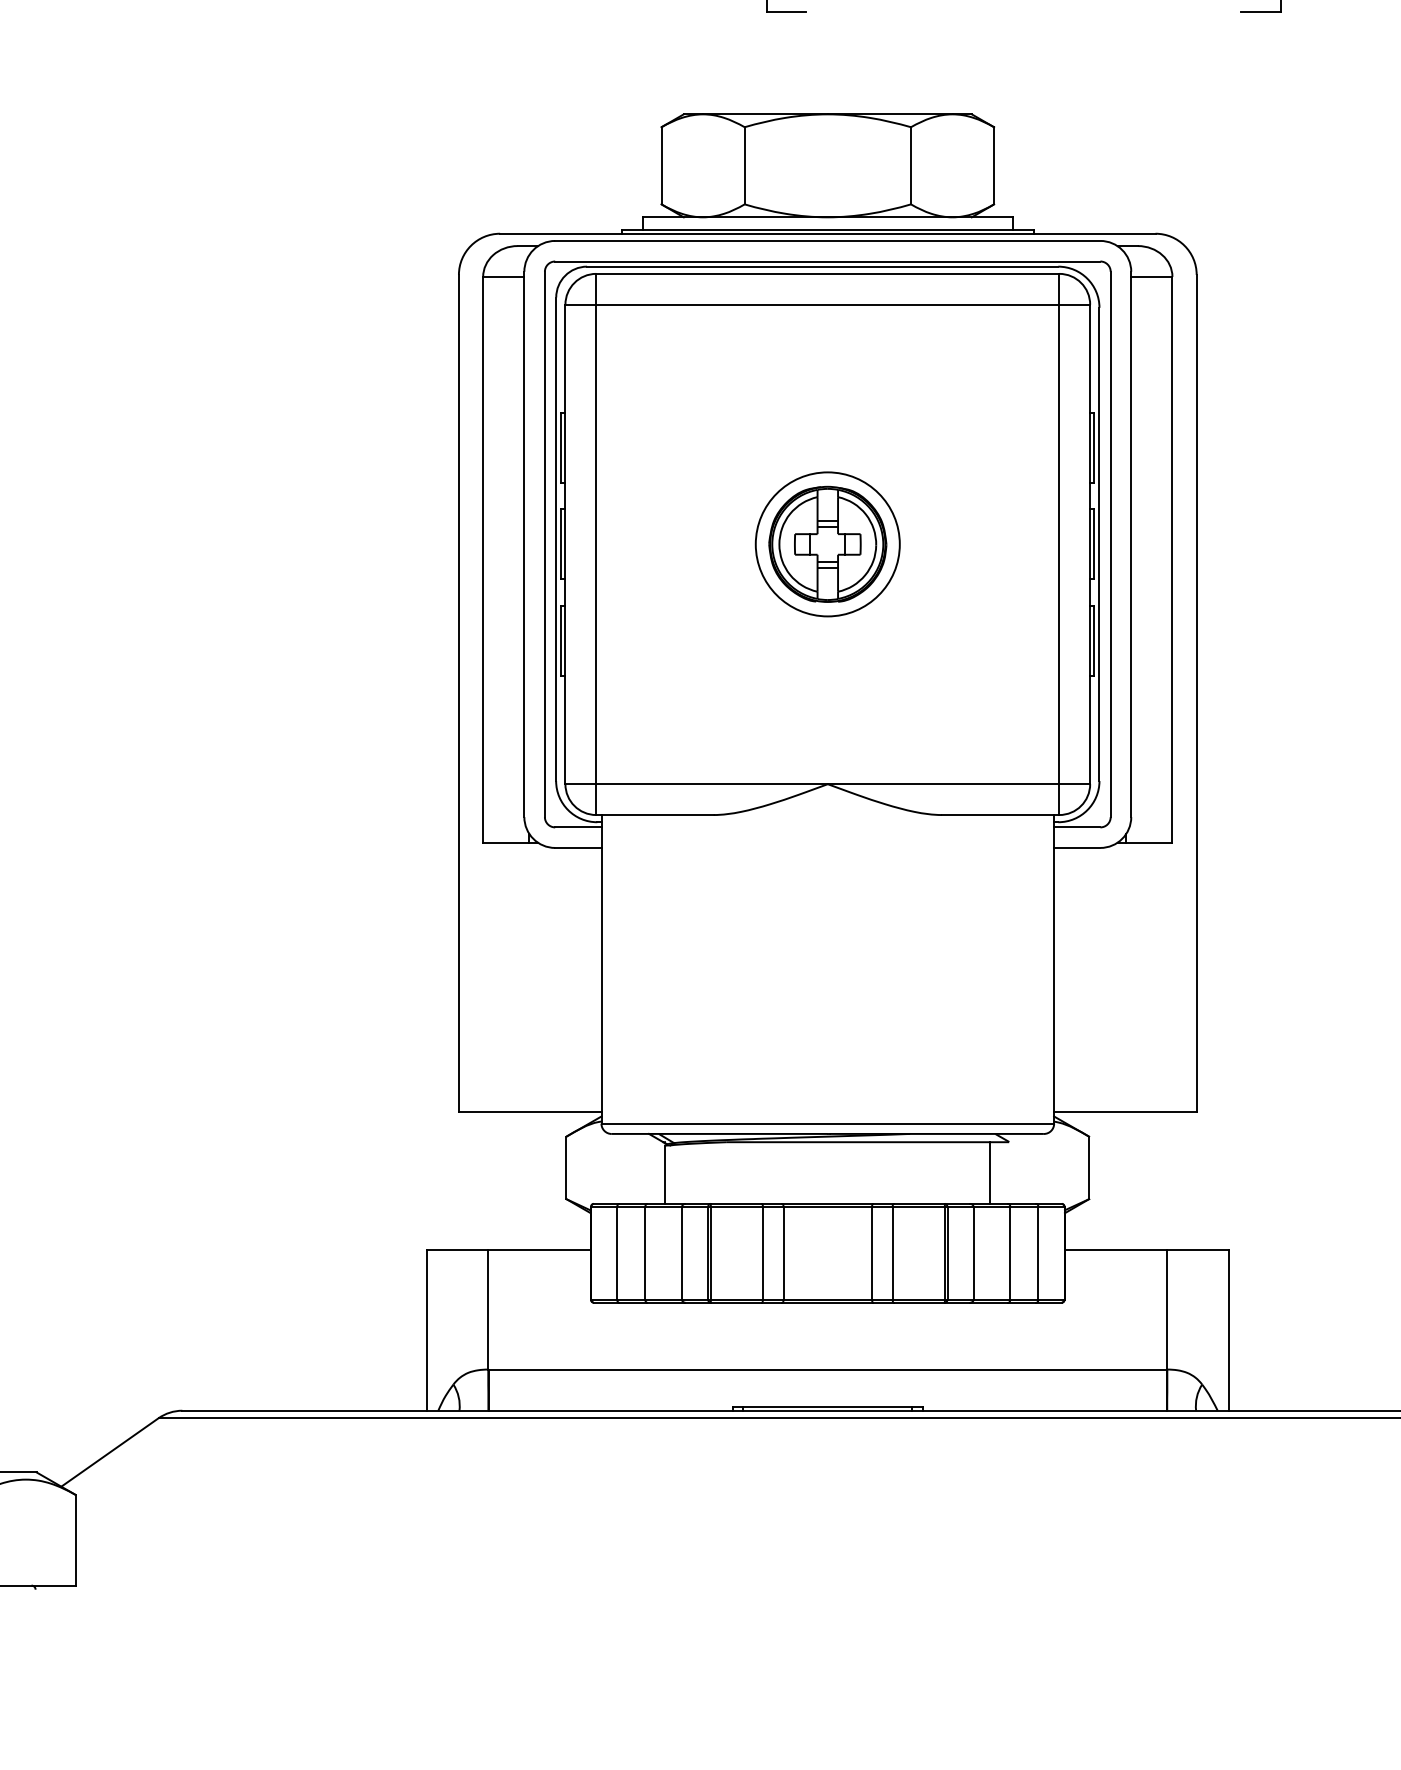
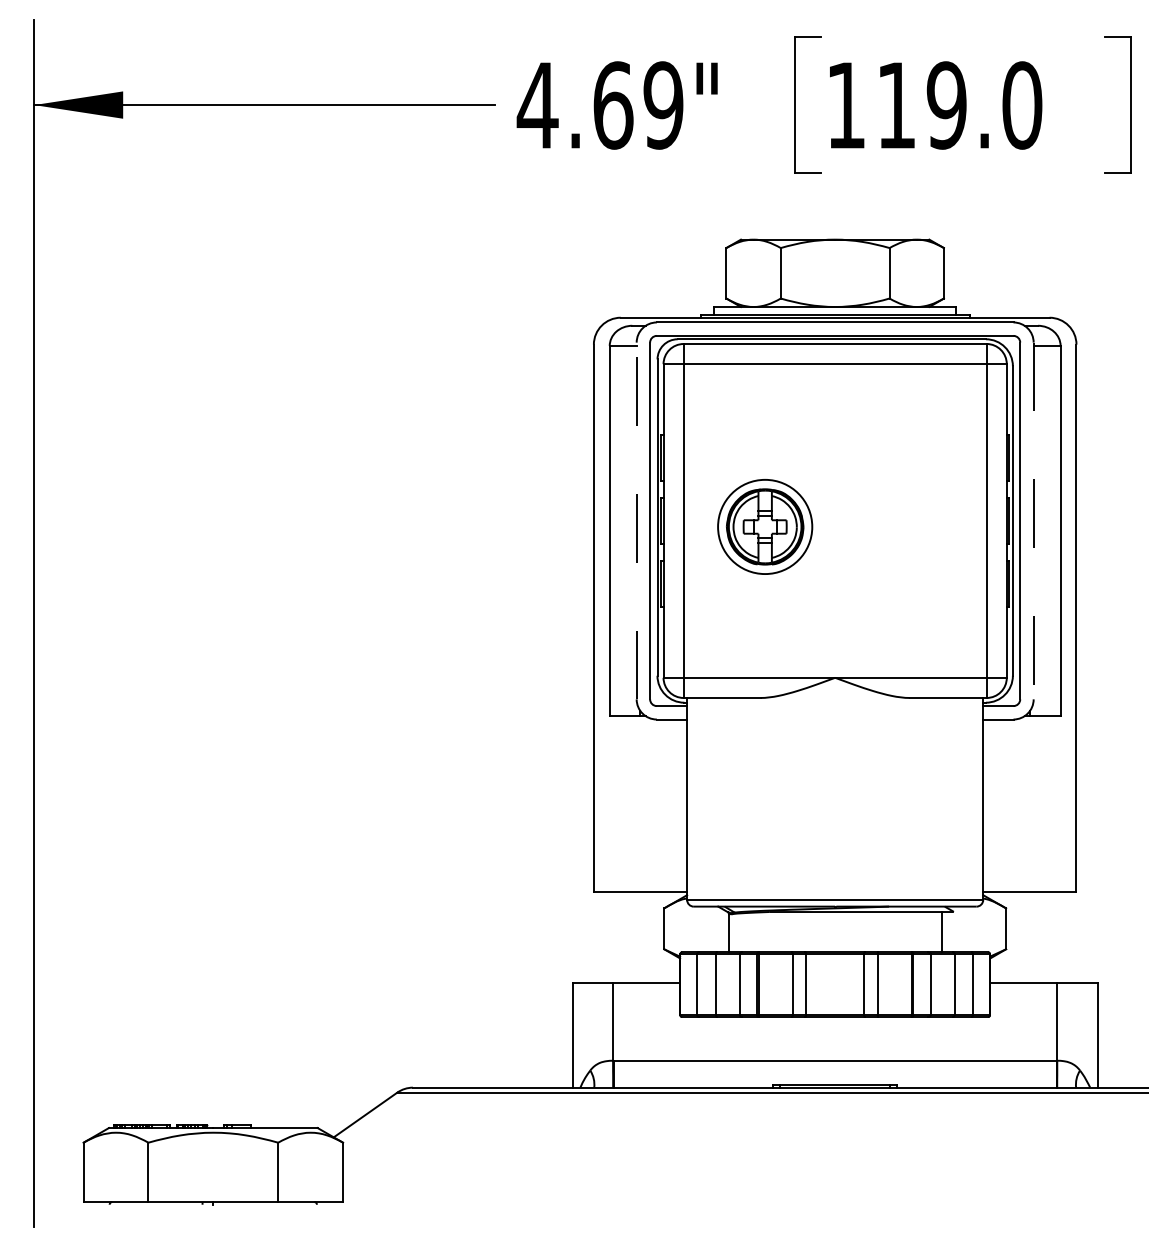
line: (524, 543) -> (636, 520), solid -> dashed
part: (828, 543) -> (765, 526), moved
line: (1130, 545) -> (1033, 521), solid -> dashed

